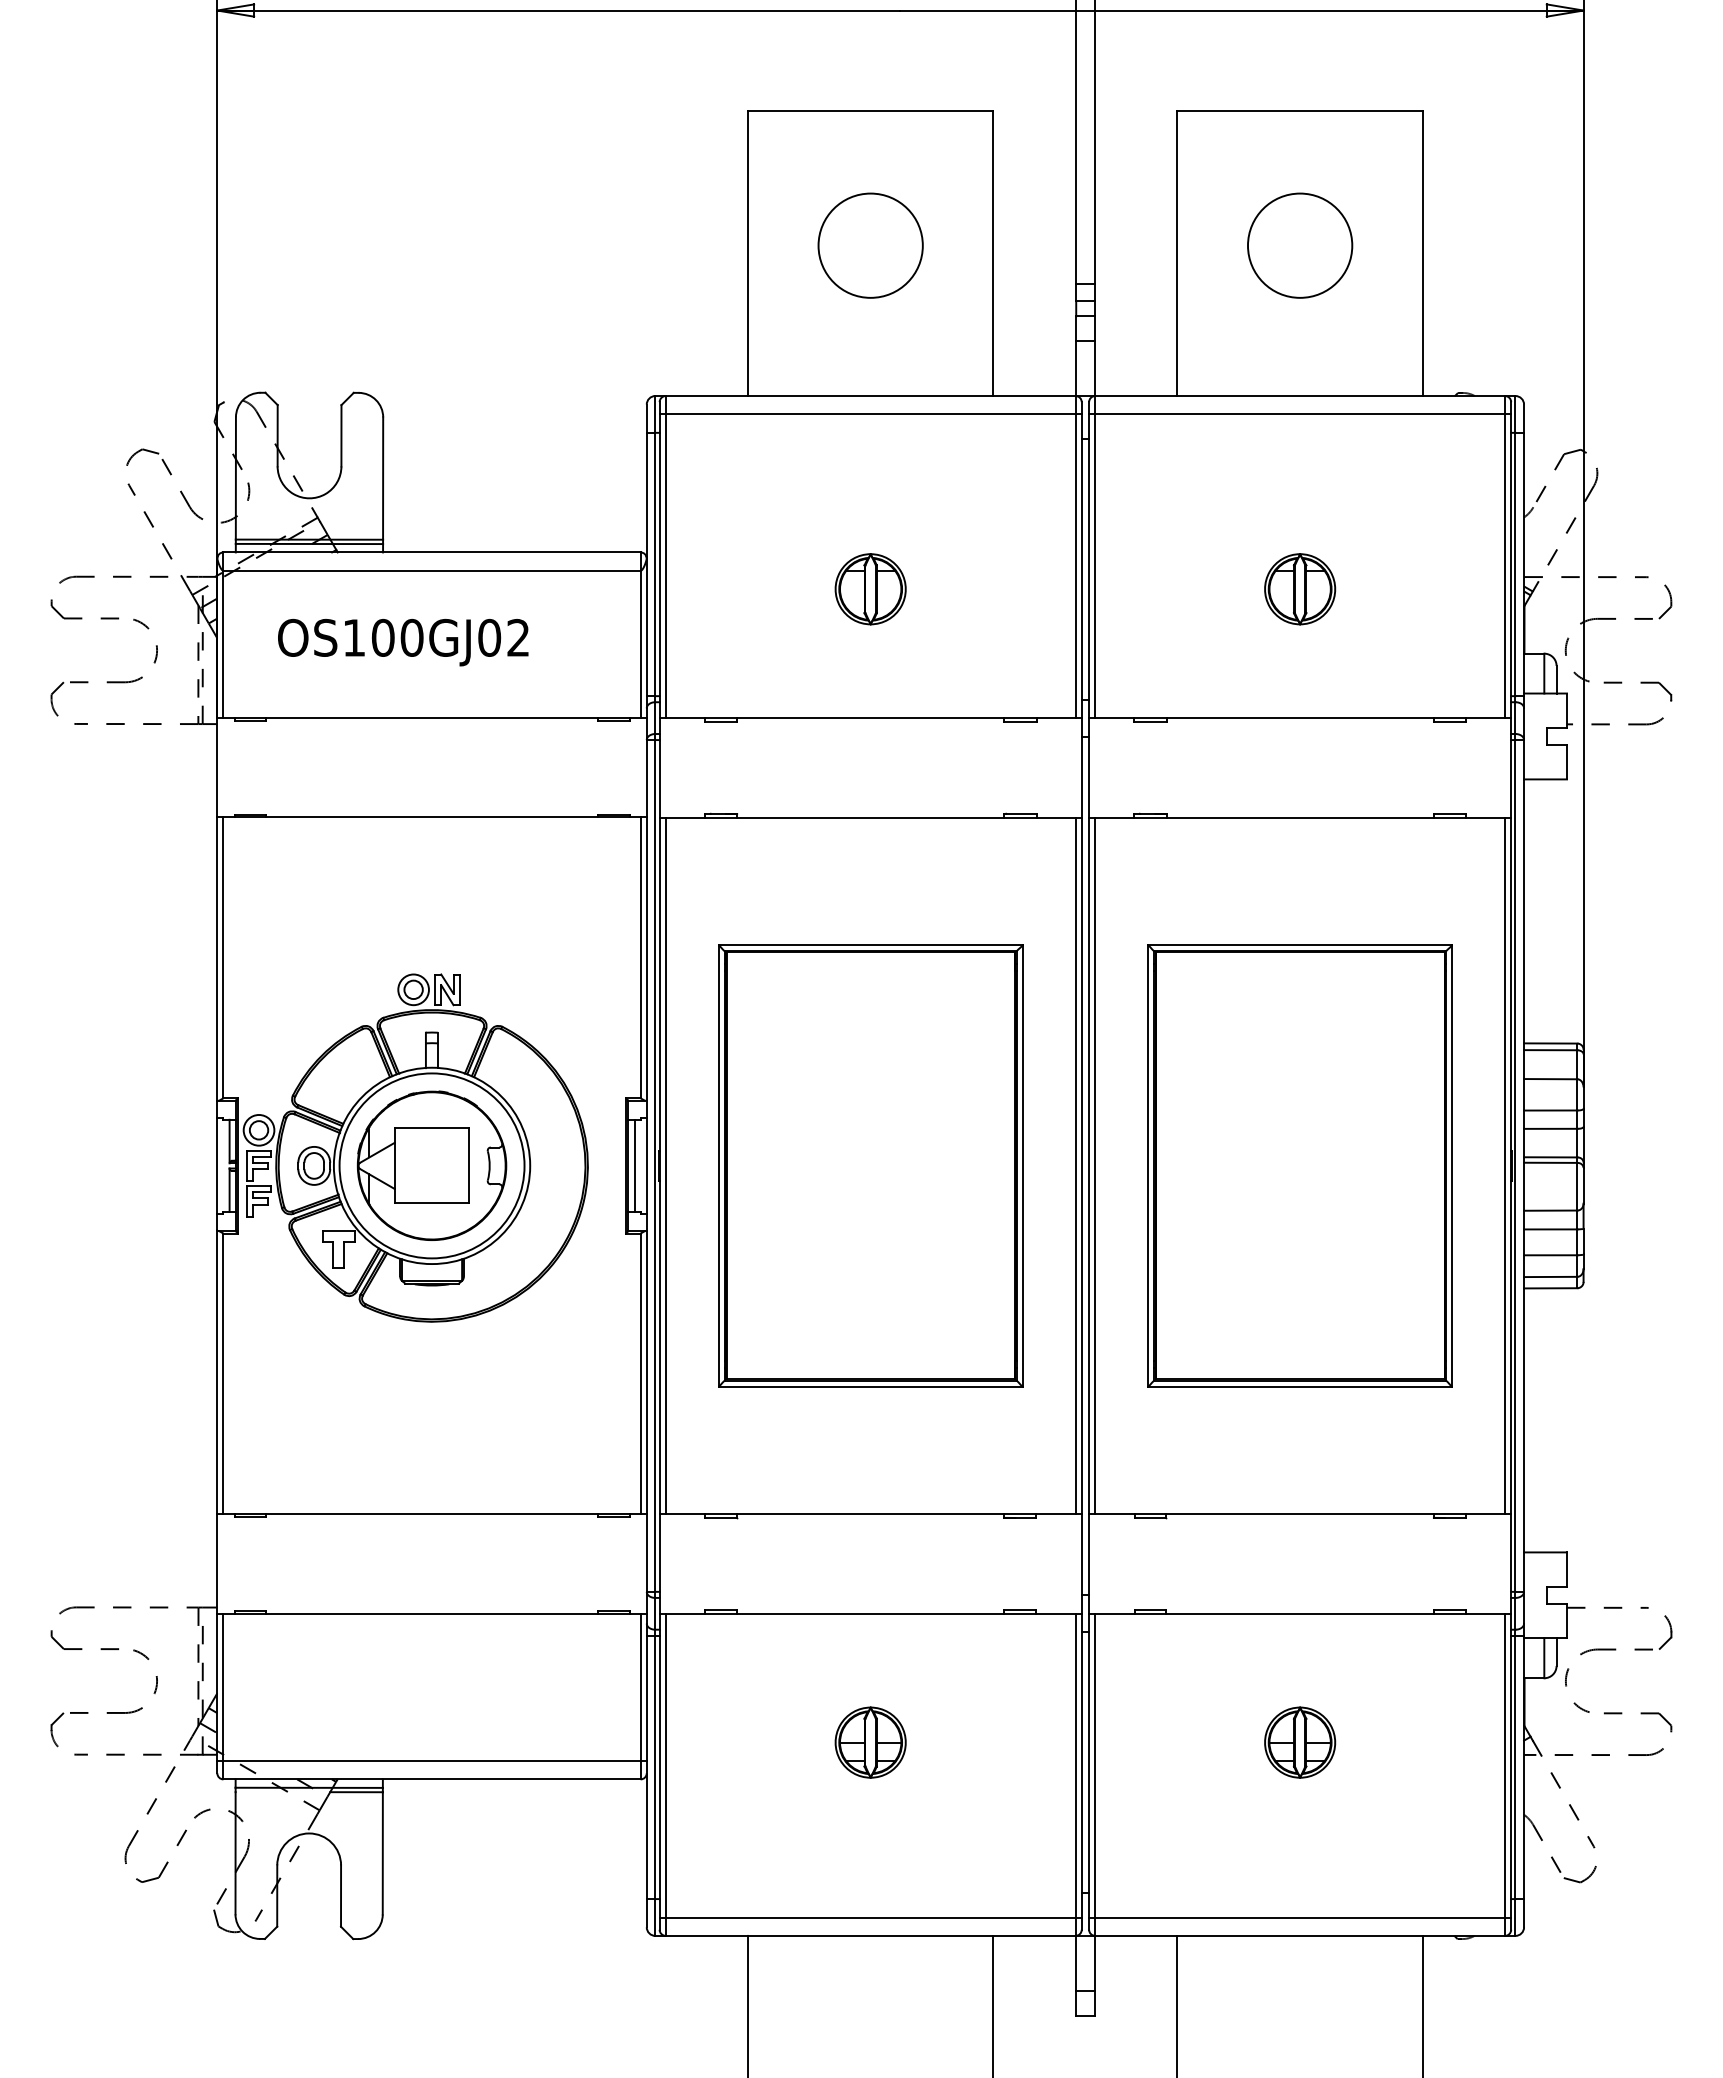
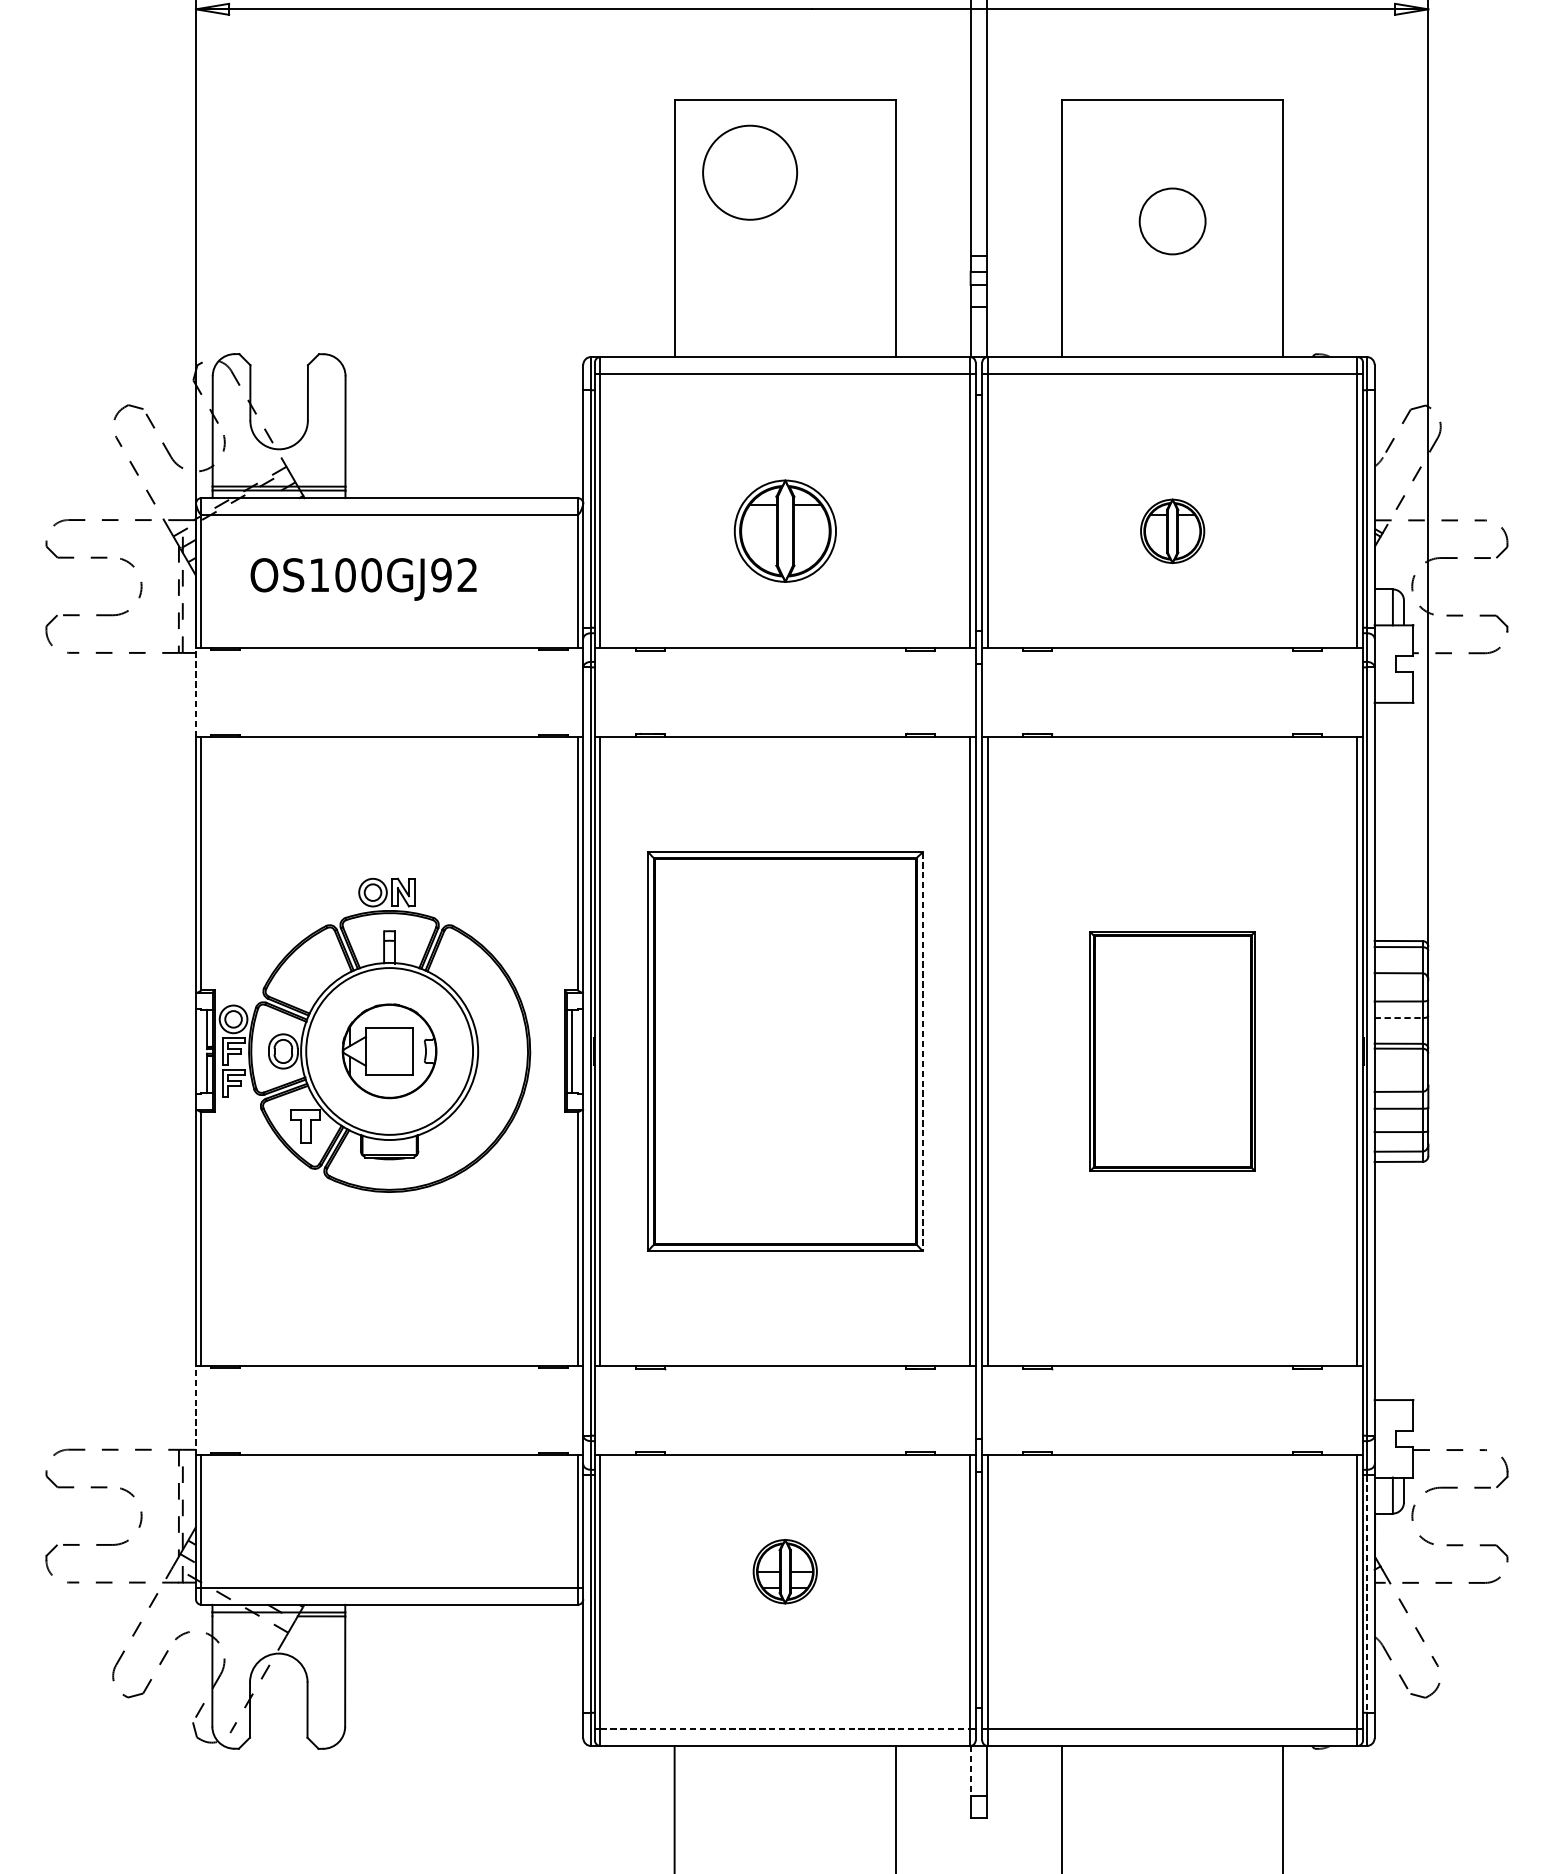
circle: (870, 245) -> (749, 172), moved
circle: (1300, 245) -> (1172, 221), size x0.7
part: (870, 589) -> (785, 531), size x1.6
text: (489, 637) -> (441, 574), OS100GJ02 -> OS100GJ92
line: (217, 767) -> (196, 692), solid -> dashed
line: (1550, 1128) -> (1398, 1017), solid -> dashed
part: (431, 1165) -> (389, 1051), size x0.7
line: (1022, 1165) -> (922, 1051), solid -> dashed
part: (1299, 1165) -> (1172, 1051), size x0.6
line: (217, 1564) -> (196, 1411), solid -> dashed
part: (1300, 1742) -> (1172, 1571), removed
line: (1515, 1767) -> (1366, 1594), solid -> dashed
line: (870, 1917) -> (785, 1729), solid -> dashed
line: (1076, 1963) -> (970, 1770), solid -> dashed

